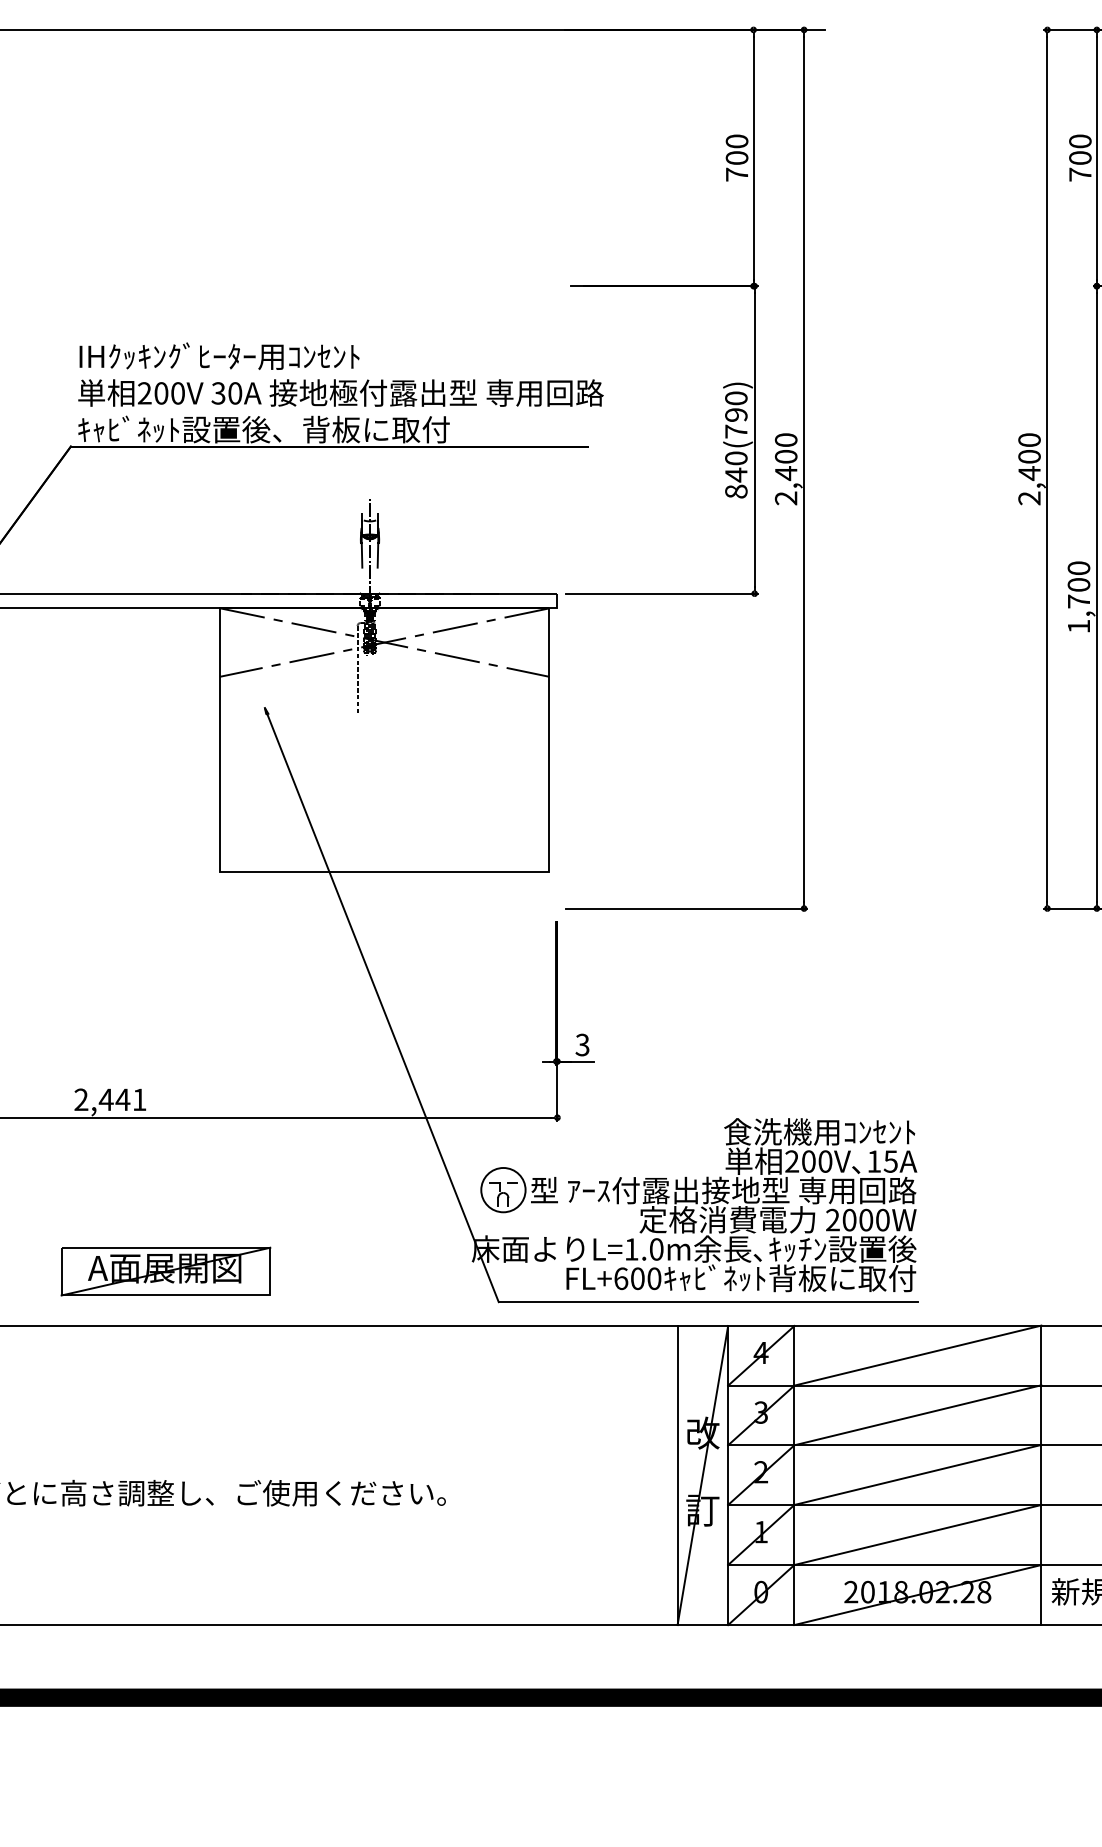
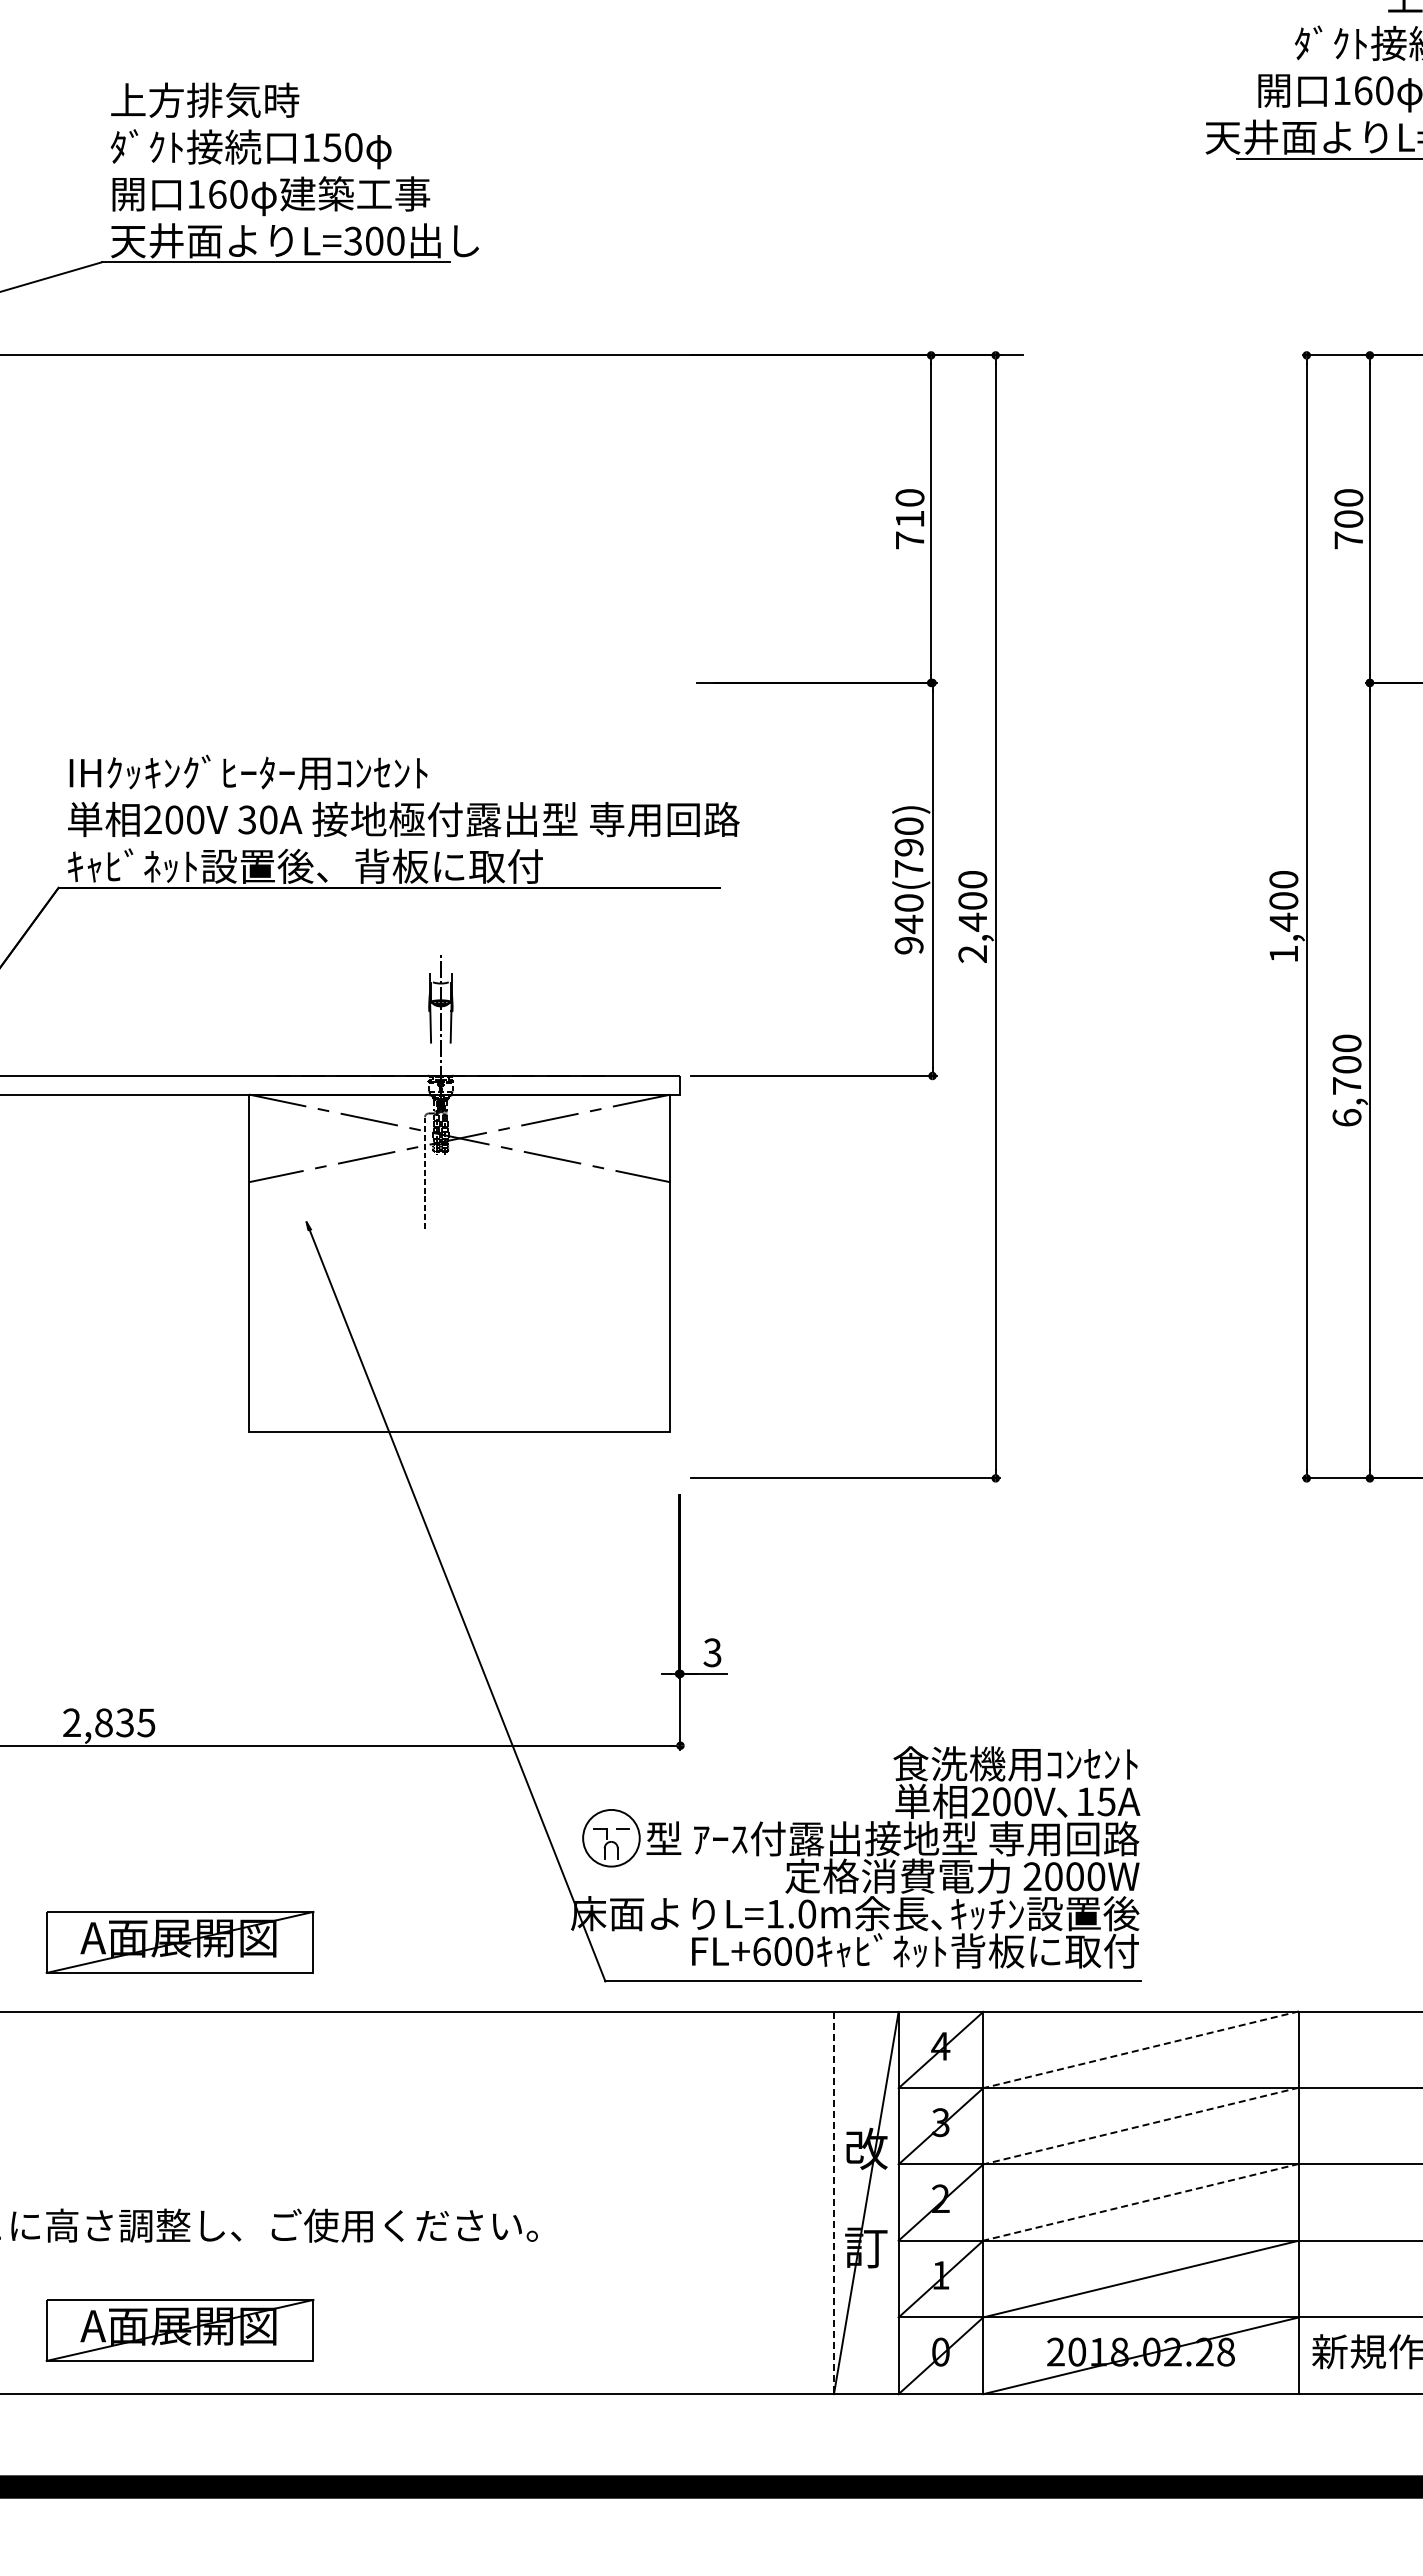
text: (736, 157) -> (909, 518), 700 -> 710
text: (735, 491) -> (908, 945), 840(790) -> 940(790)
text: (1029, 497) -> (1283, 953), 2,400 -> 1,400
text: (1078, 626) -> (1346, 1117), 1,700 -> 6,700
text: (122, 1099) -> (124, 1722), 2,441 -> 2,835
line: (917, 1355) -> (1140, 2049), solid -> dashed
line: (917, 1415) -> (1140, 2126), solid -> dashed
line: (677, 1475) -> (834, 2203), solid -> dashed
line: (917, 1475) -> (1140, 2202), solid -> dashed
part: (165, 1575) -> (179, 2330), added

